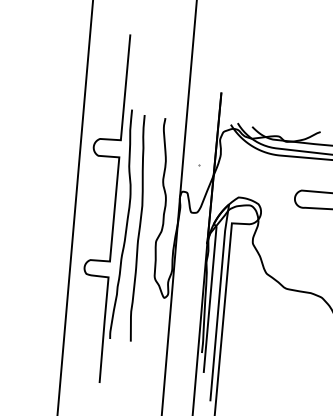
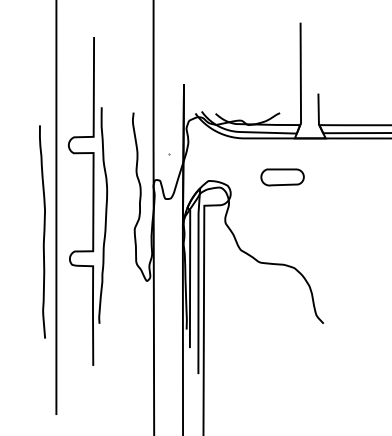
curve: (138, 227) -> (43, 231), moved

